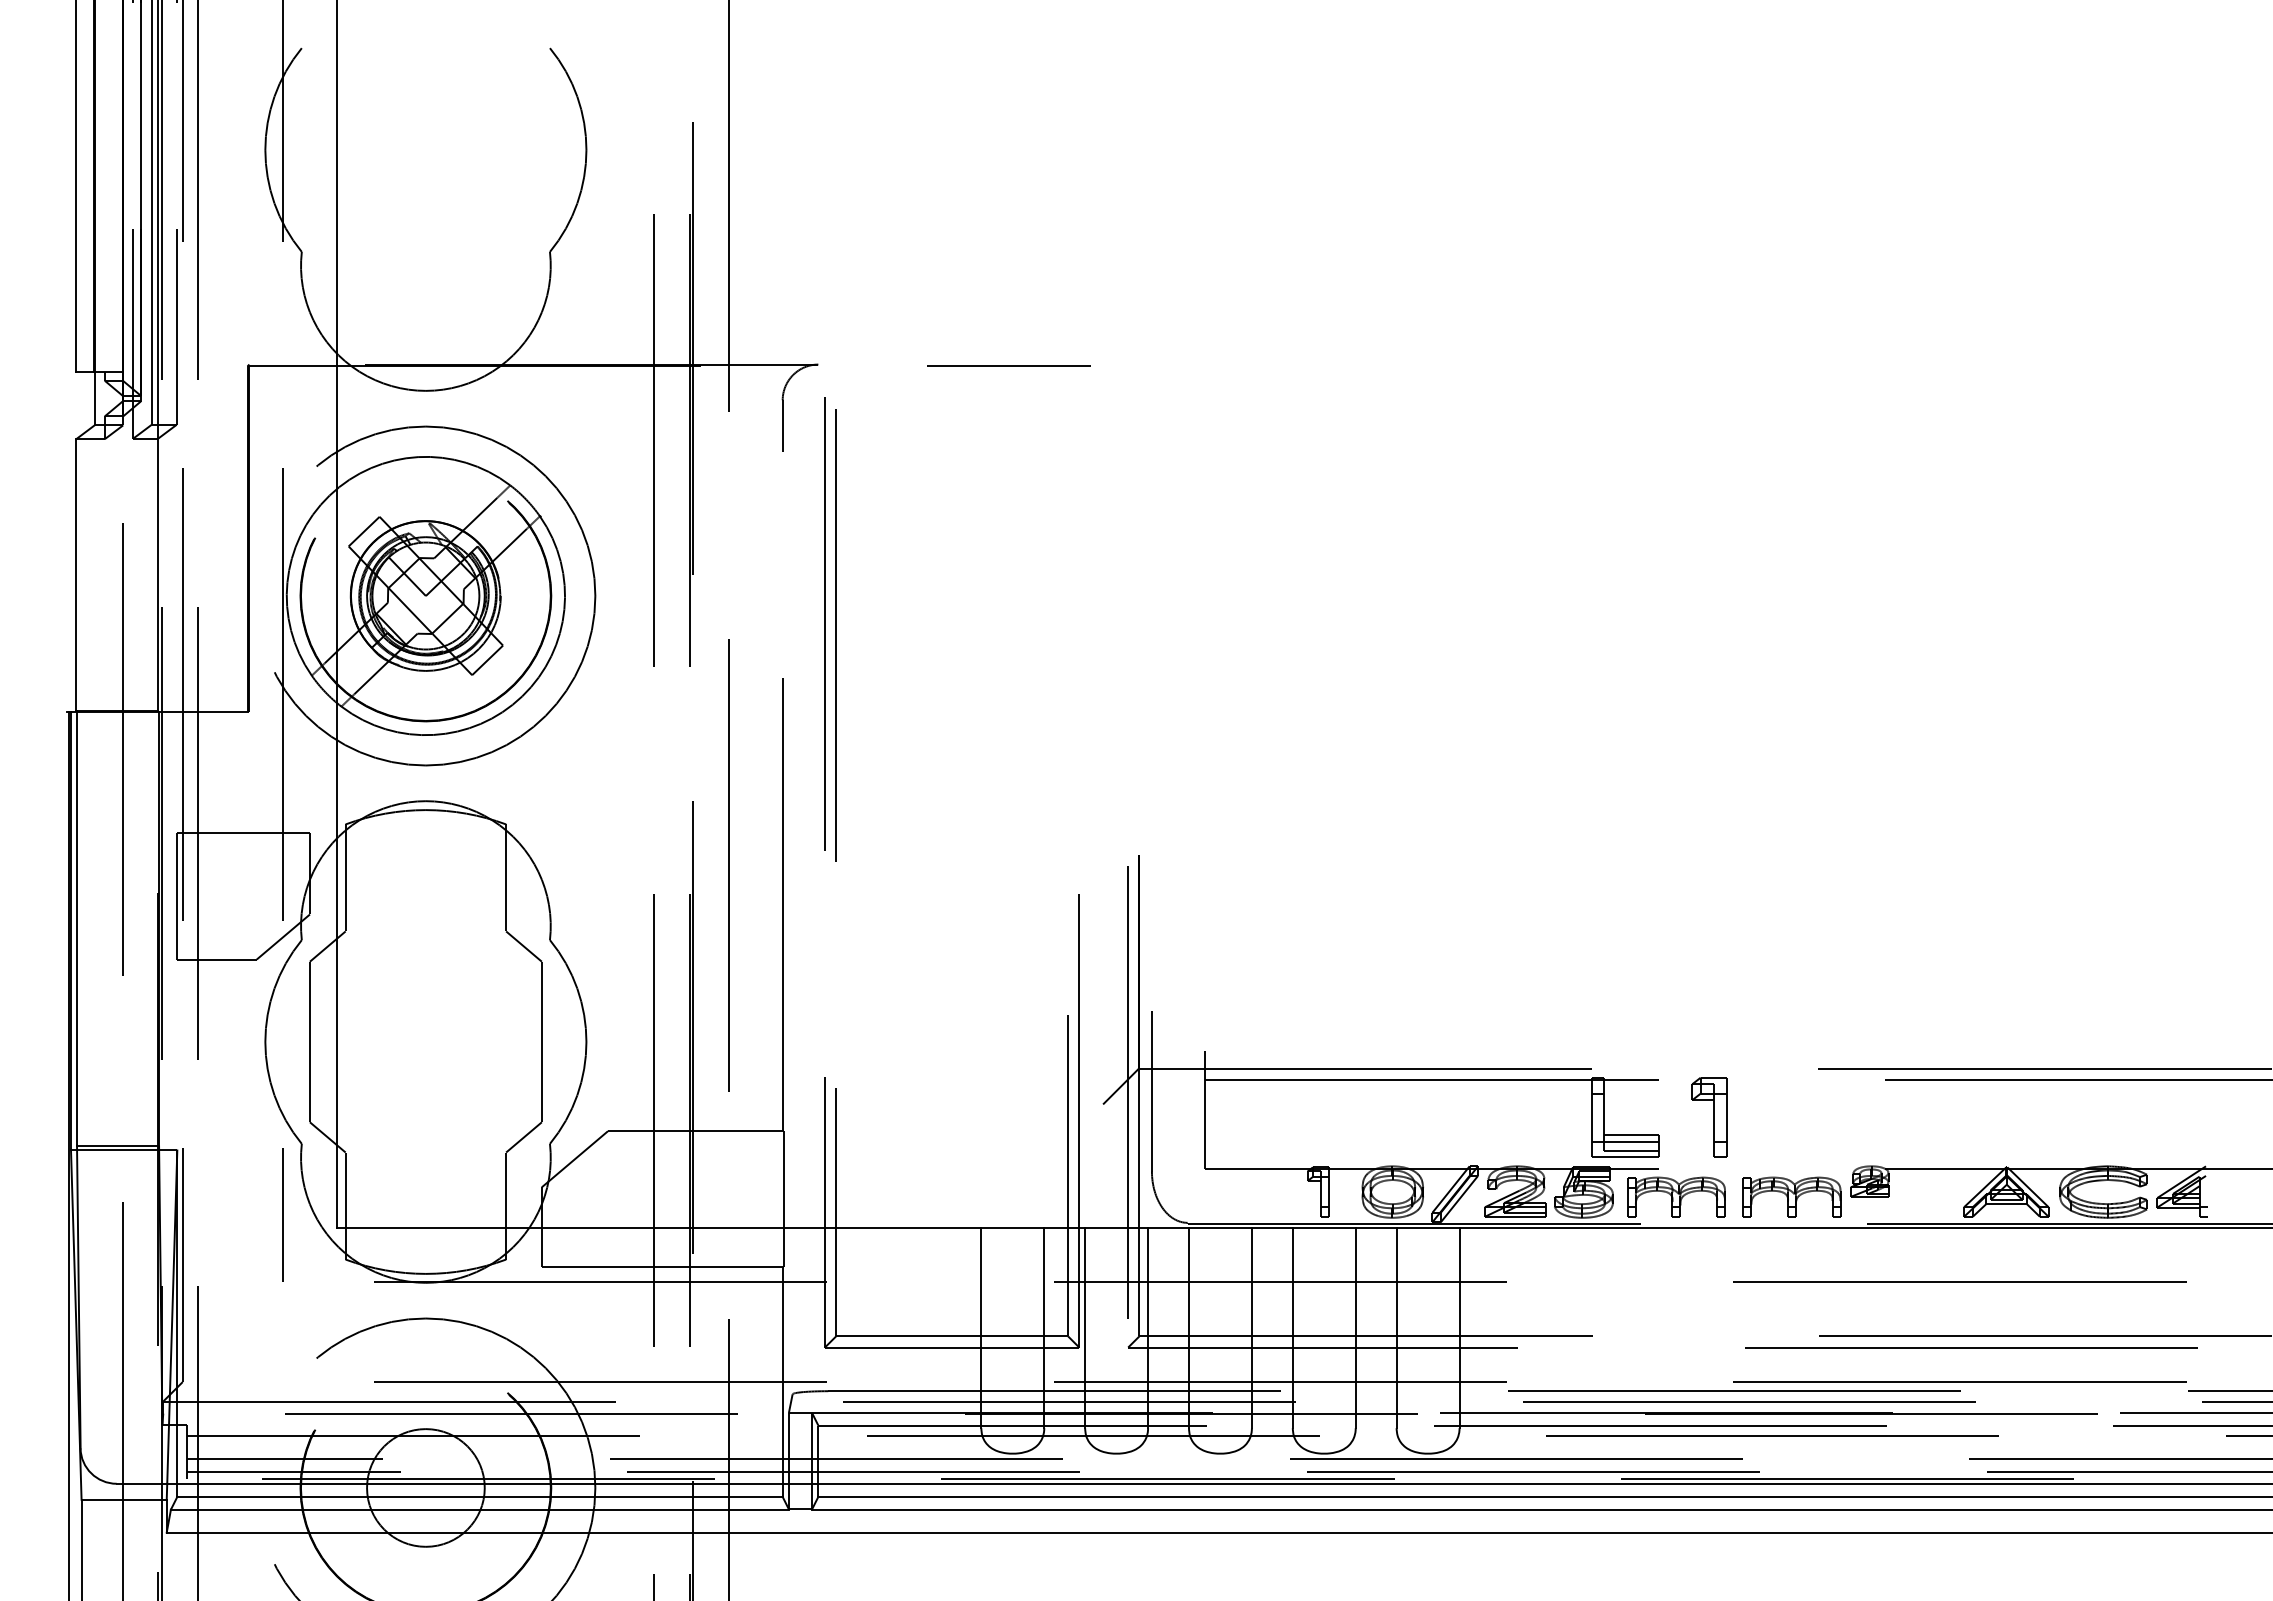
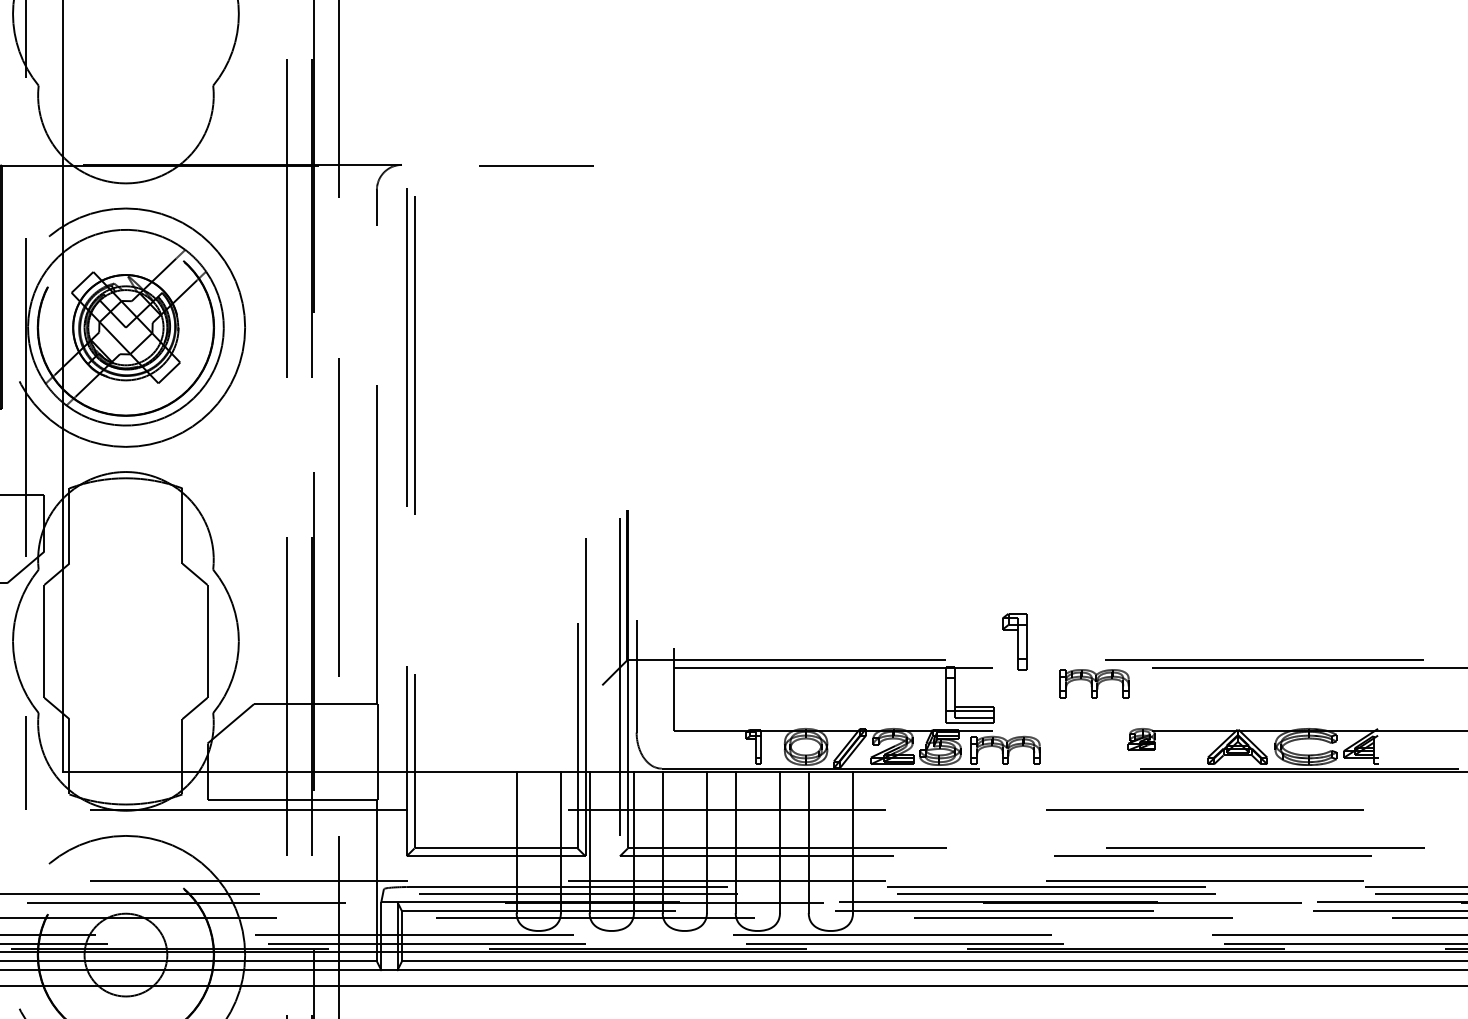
part: (1709, 1117) -> (1014, 641), moved
part: (1791, 1196) -> (1094, 683), moved

